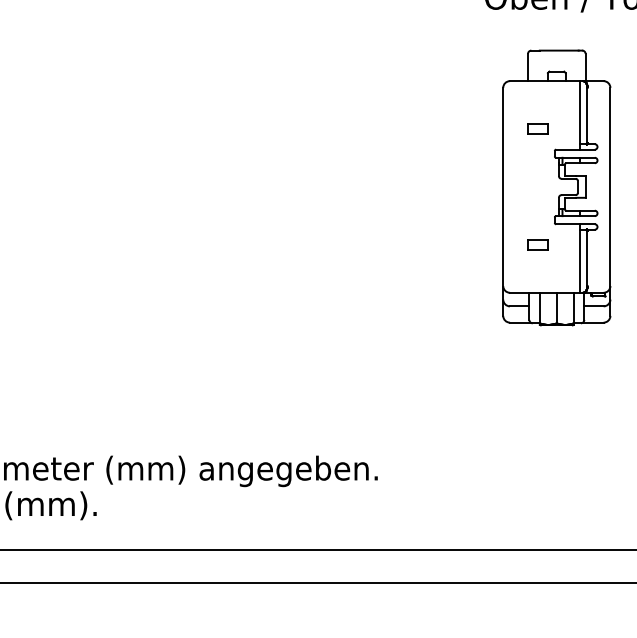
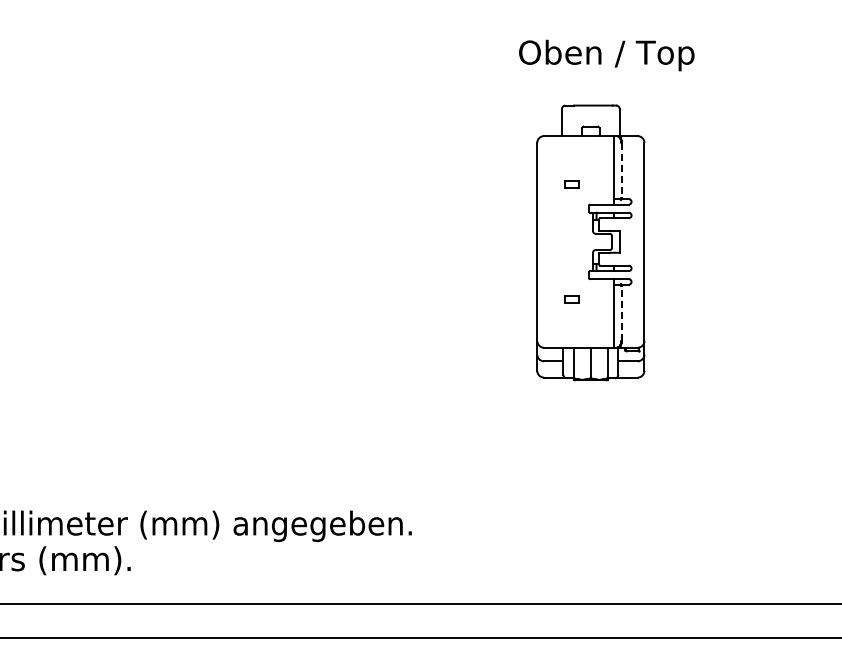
line: (587, 115) -> (621, 170), solid -> dashed
part: (537, 128) -> (571, 183), size x0.7
part: (537, 244) -> (571, 299), size x0.7
line: (587, 258) -> (621, 313), solid -> dashed

